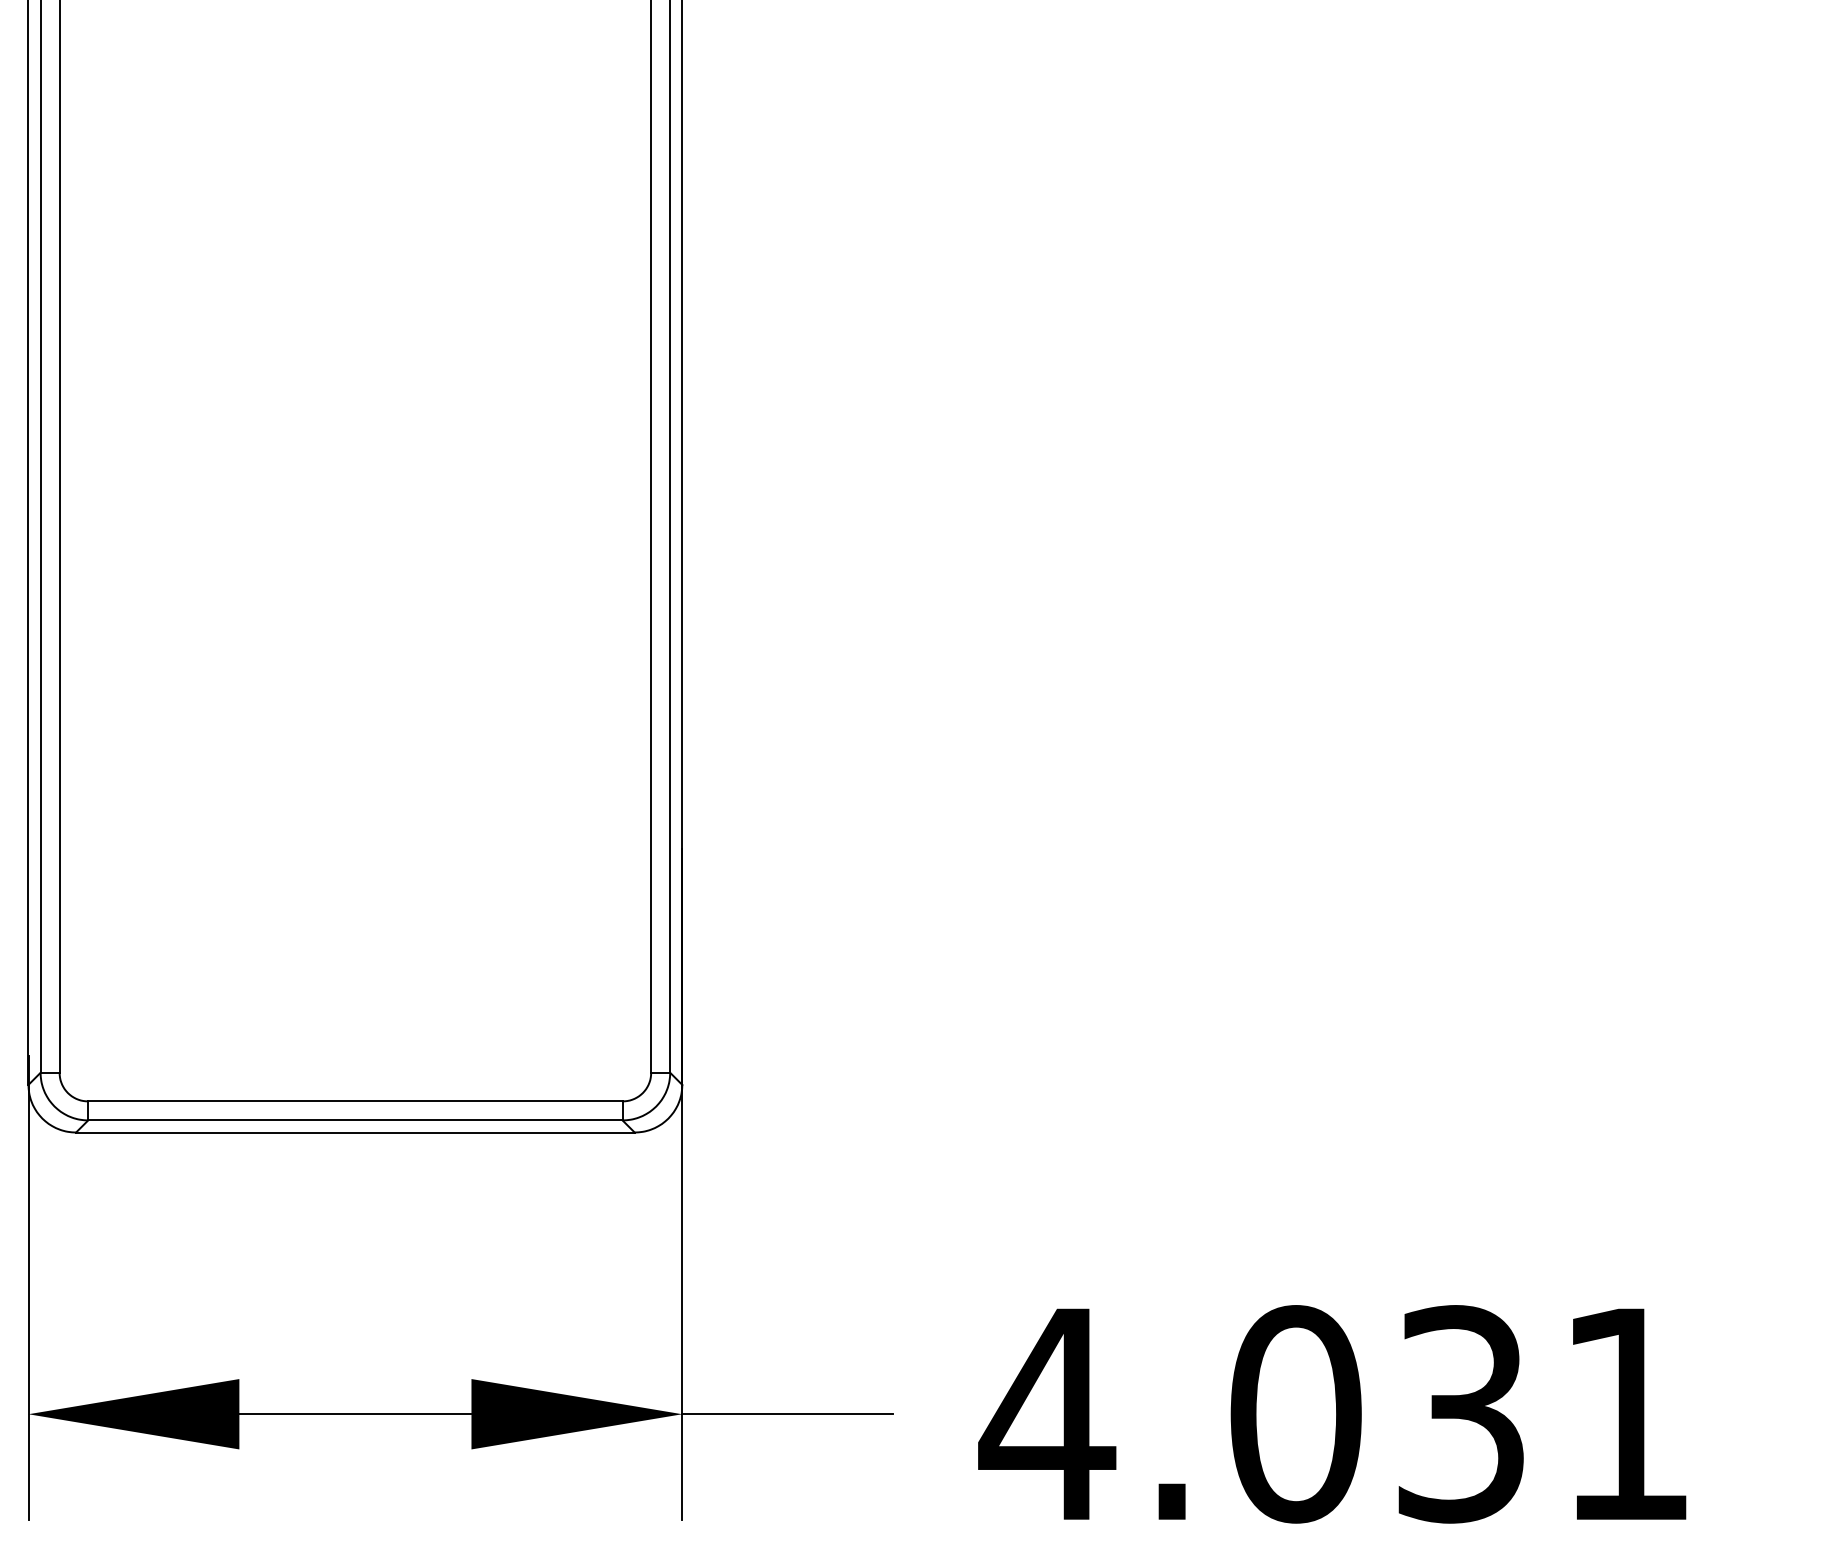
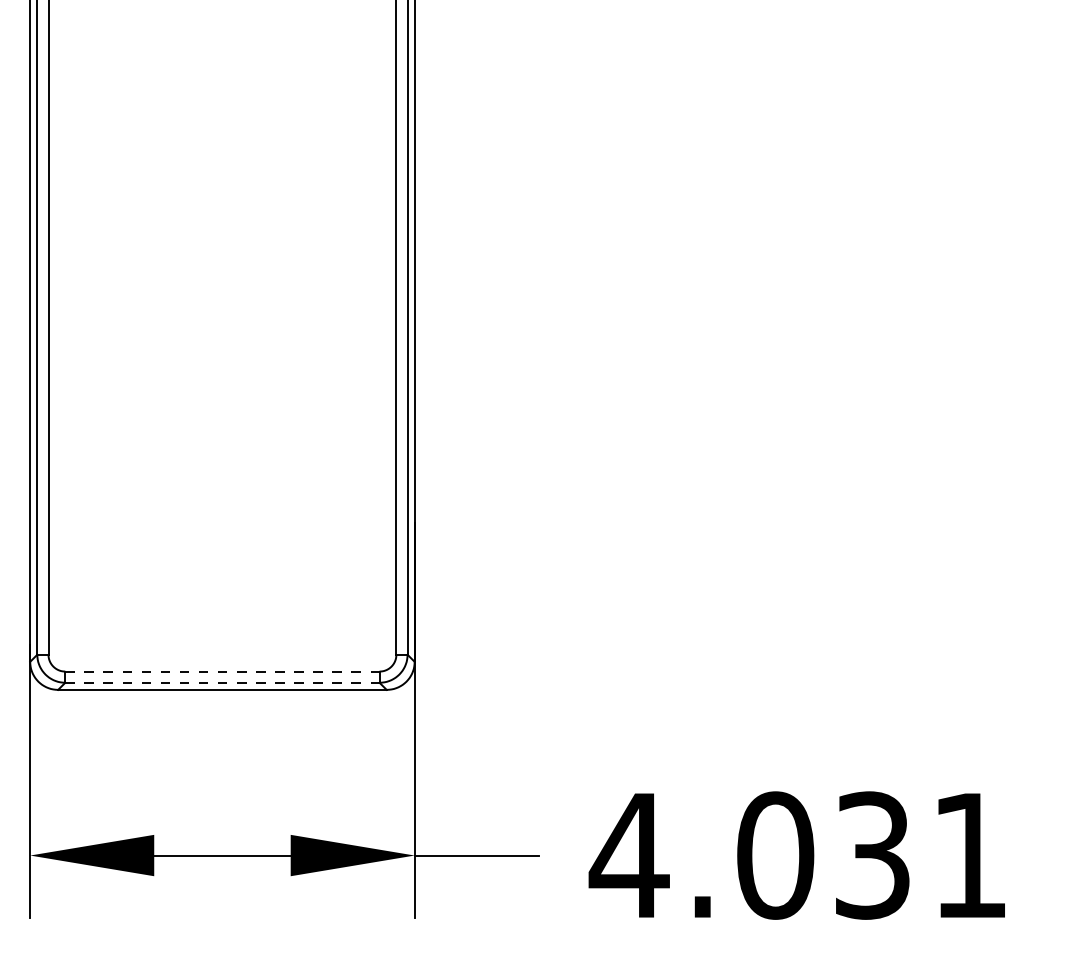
line: (355, 1101) -> (222, 671), solid -> dashed
line: (355, 1119) -> (222, 682), solid -> dashed

